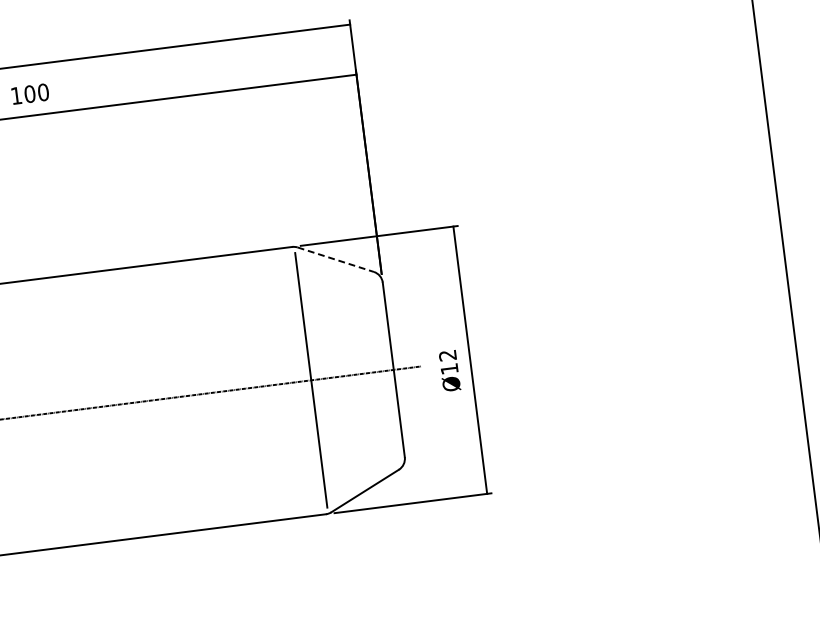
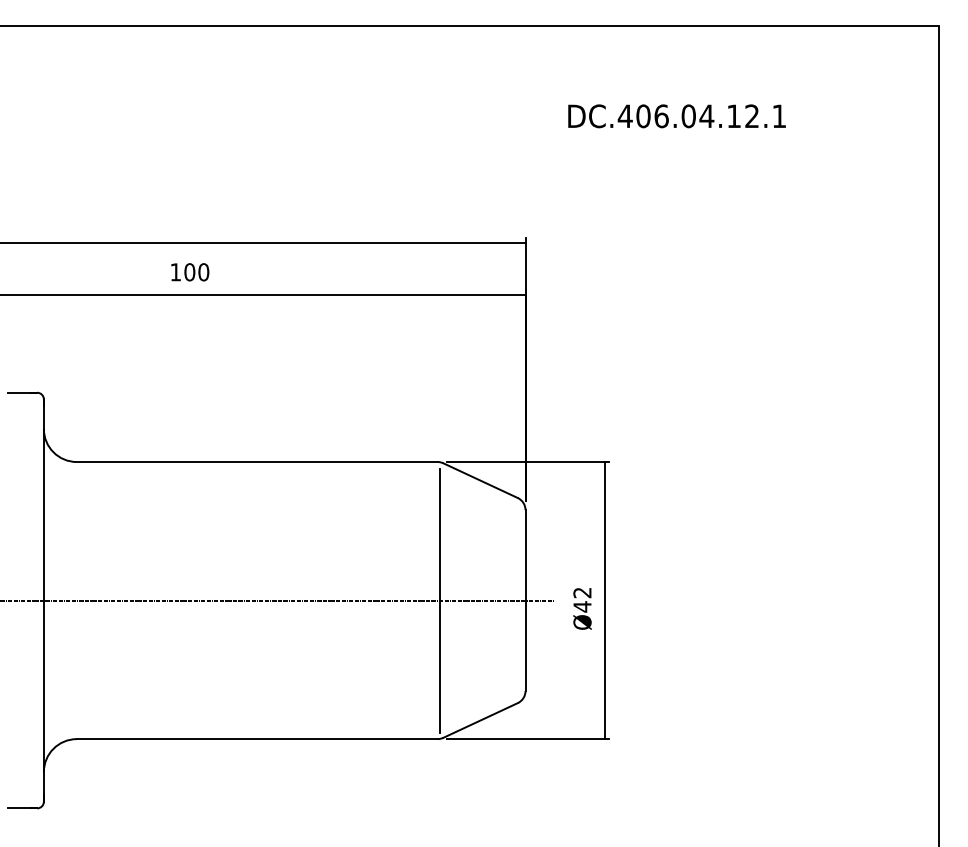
line: (336, 259) -> (481, 480), dashed -> solid
text: (449, 368) -> (582, 606), Ø12 -> Ø42

